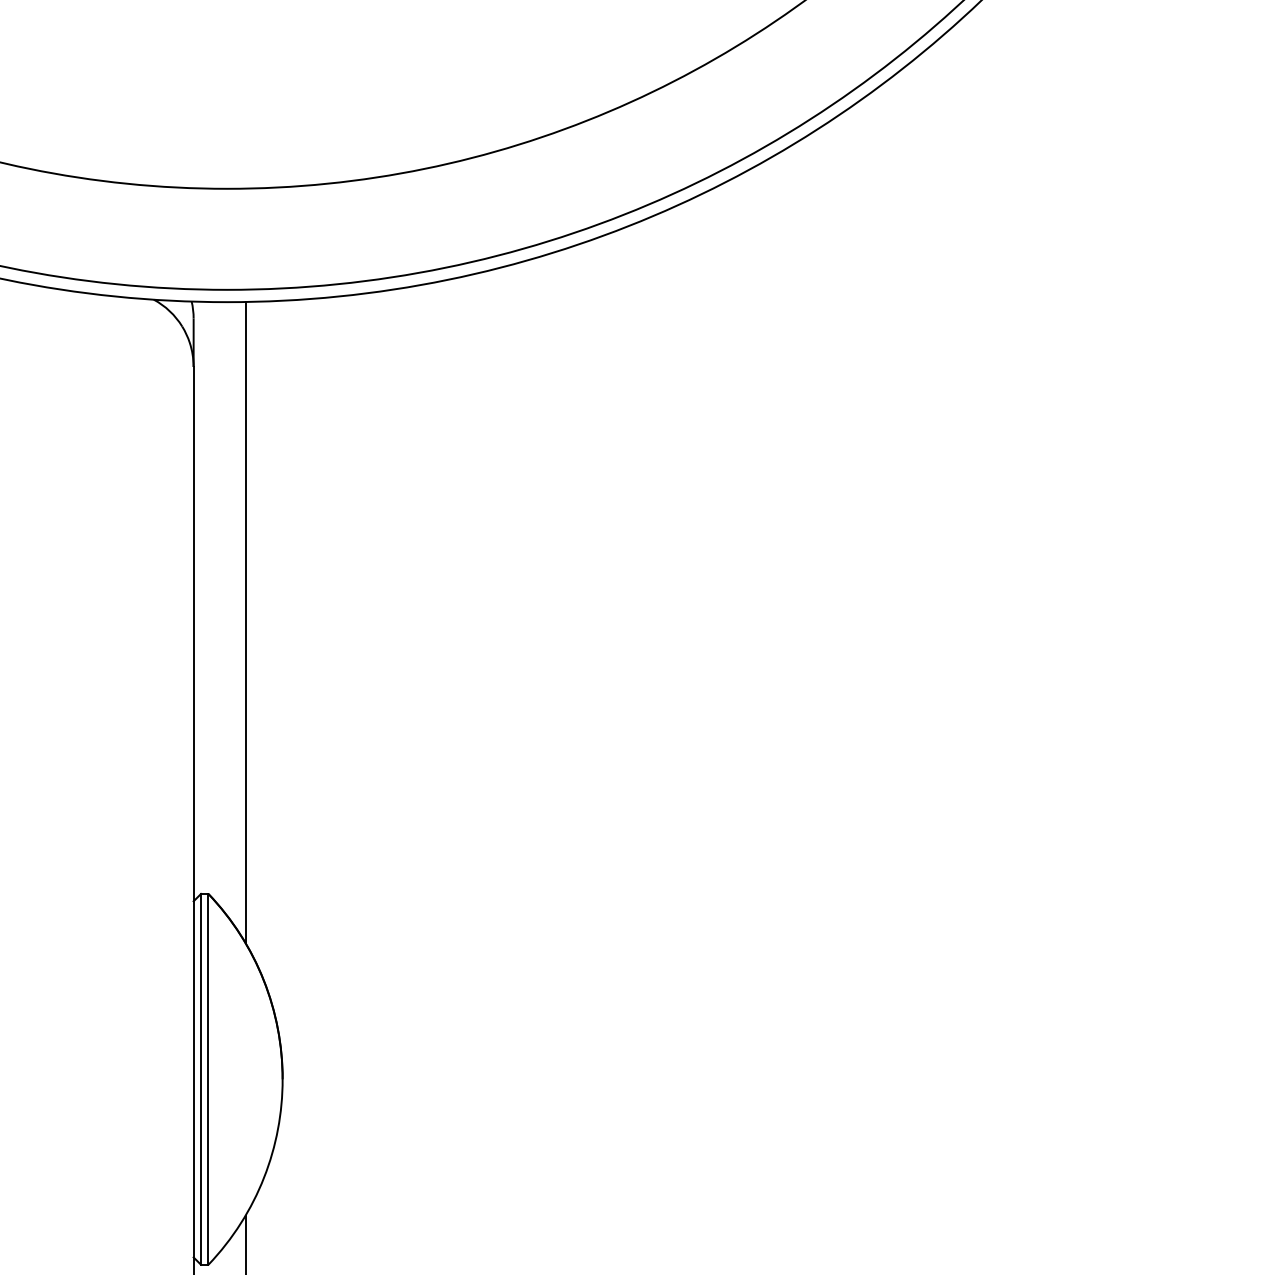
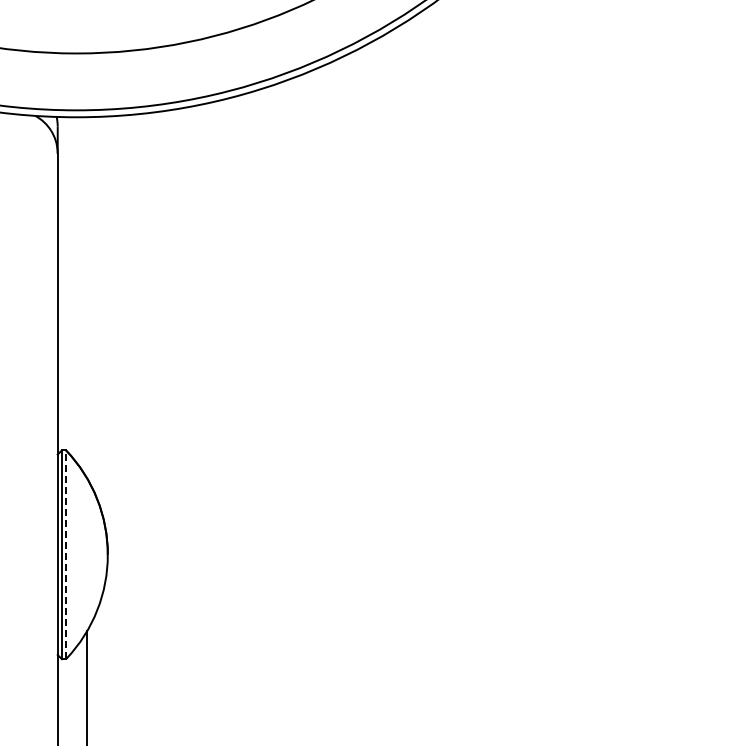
line: (244, 622) -> (86, 297), removed
line: (209, 1078) -> (66, 554), solid -> dashed

